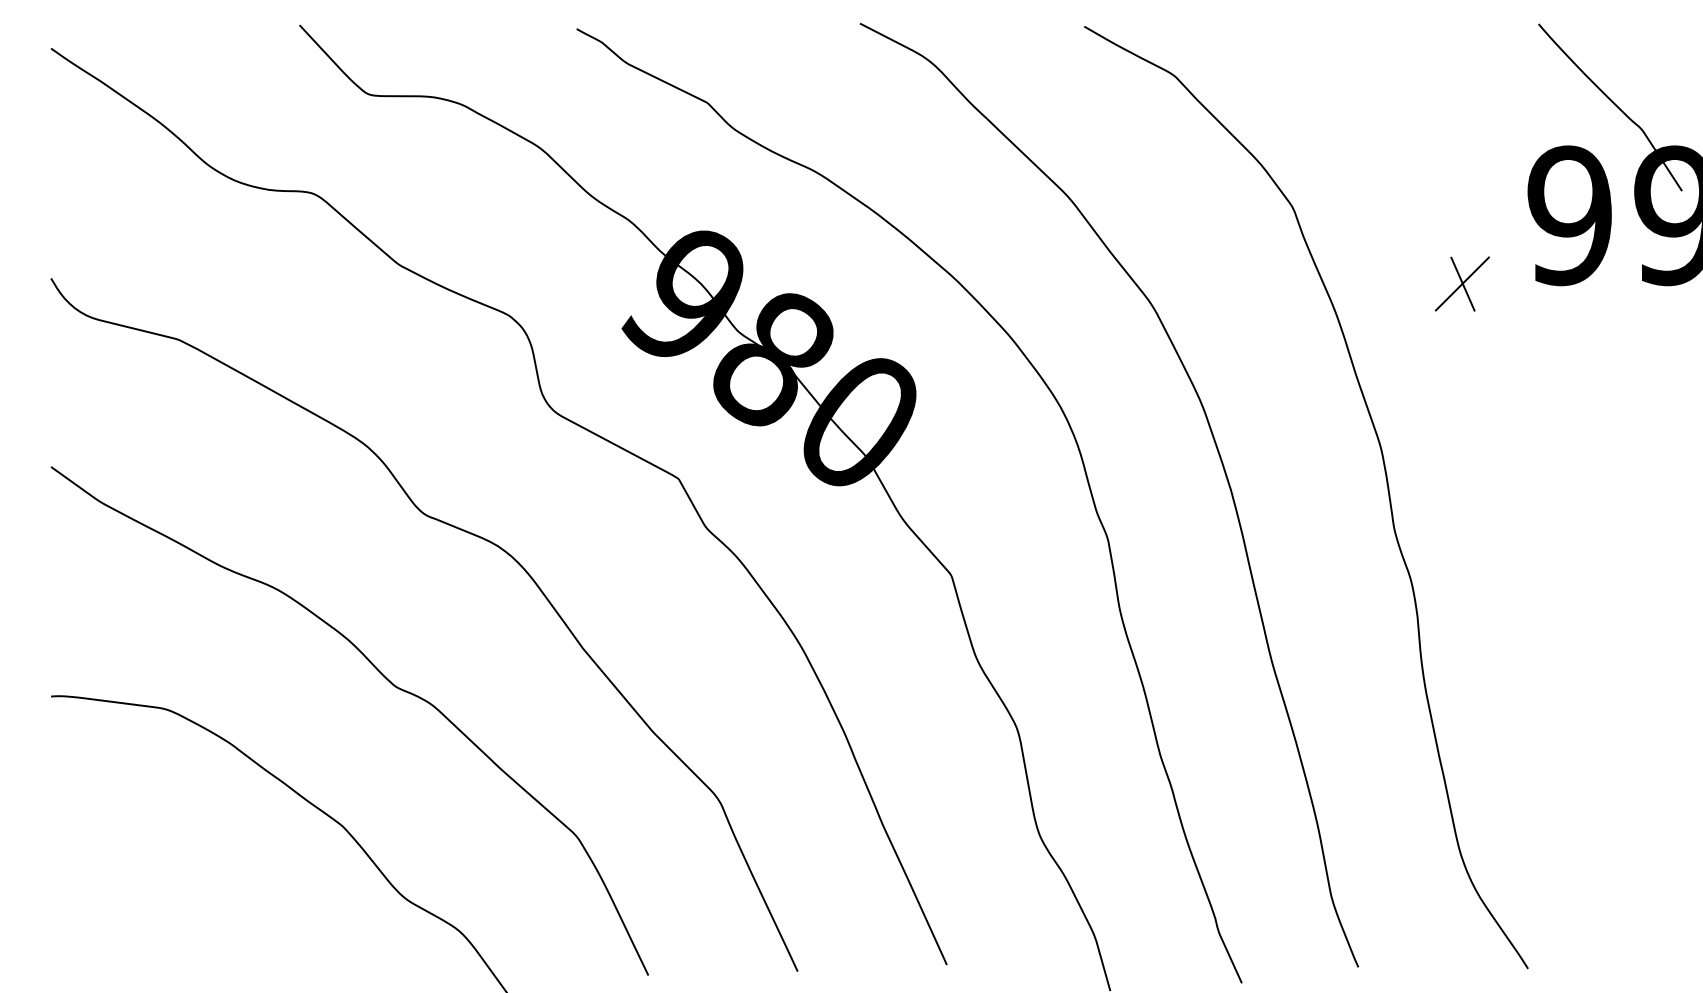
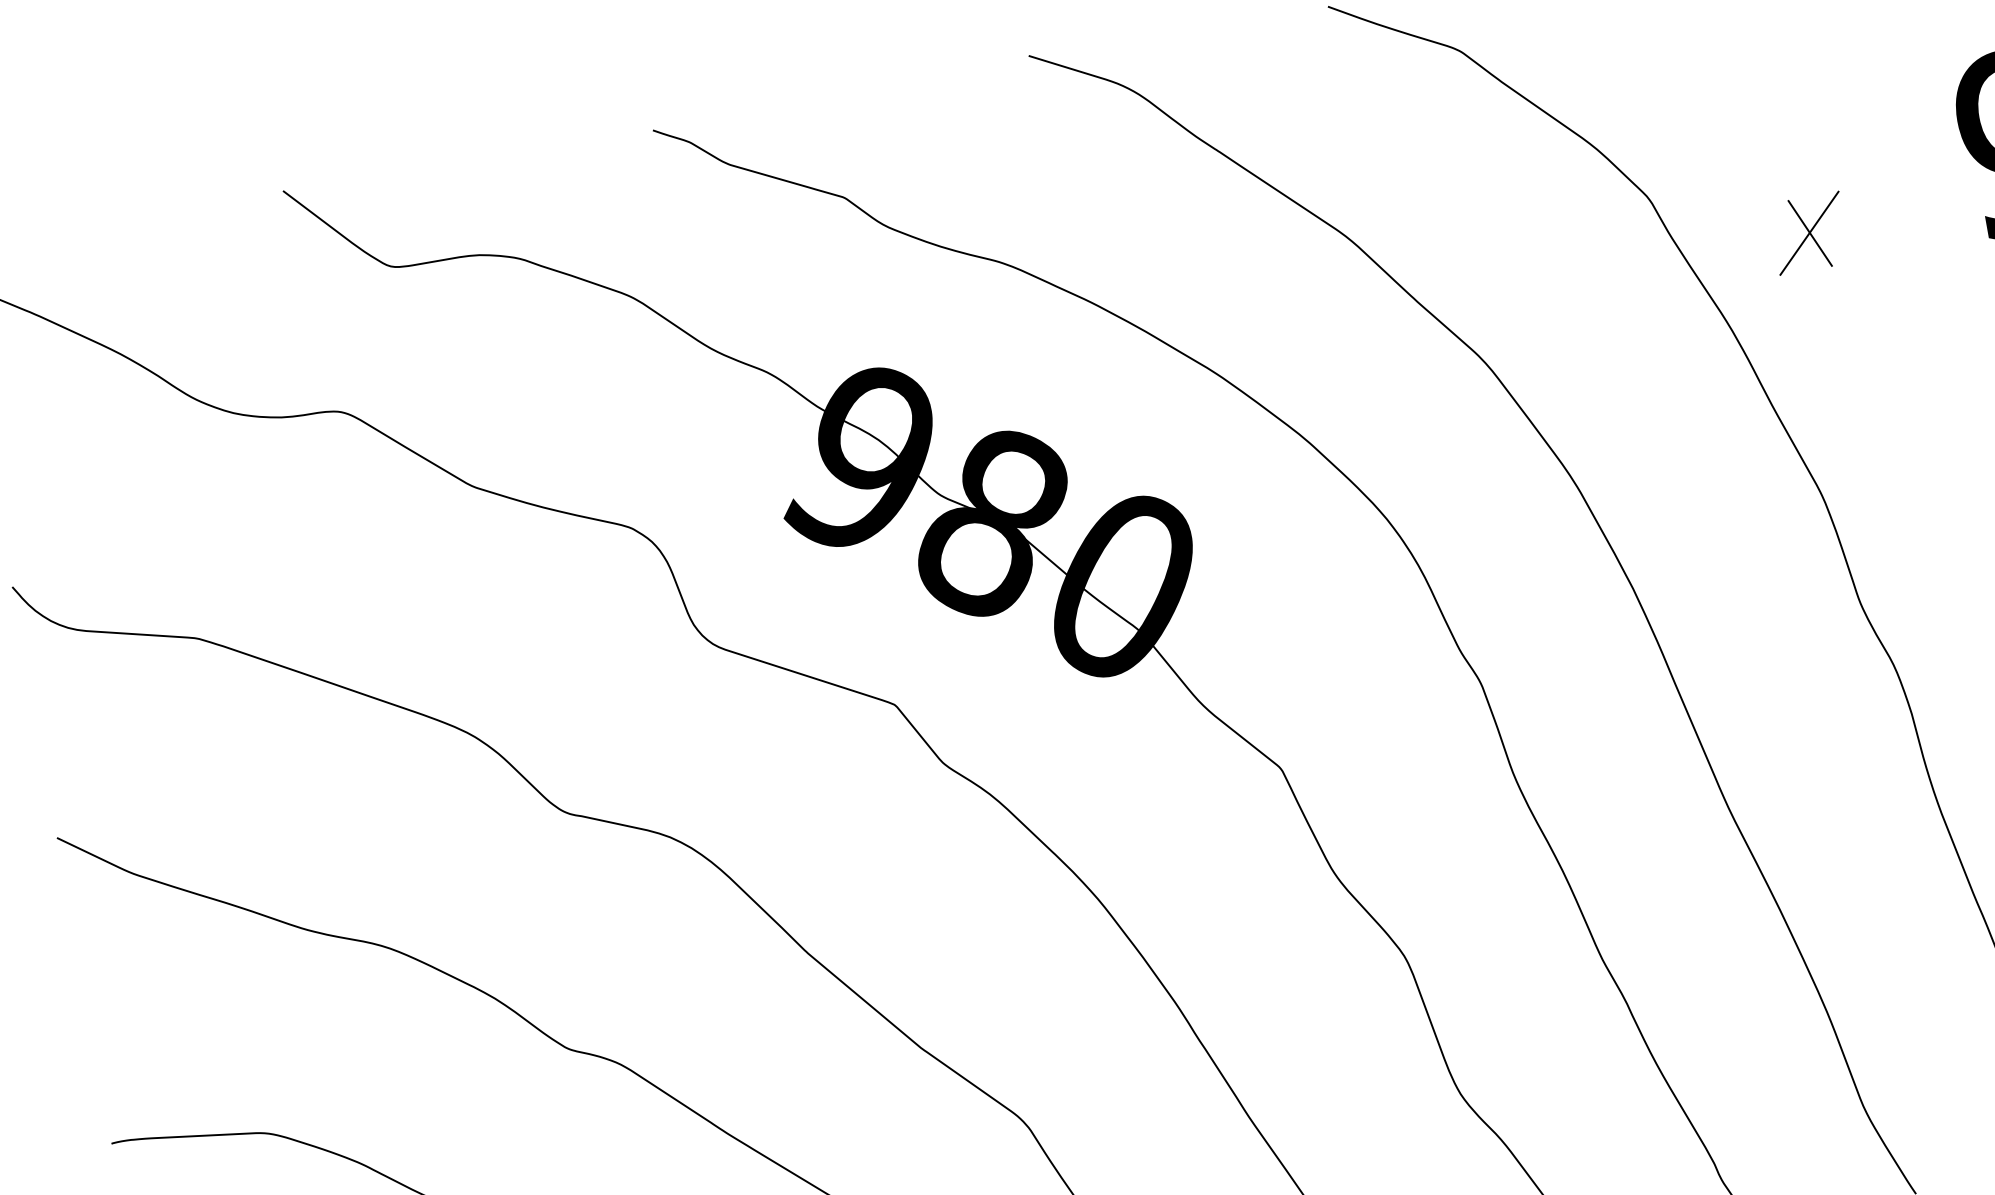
part: (1461, 283) -> (1808, 232), moved

